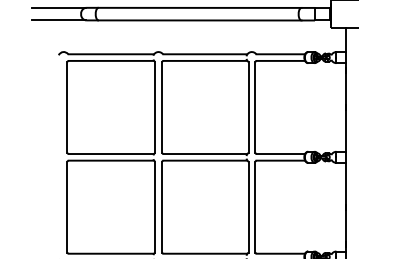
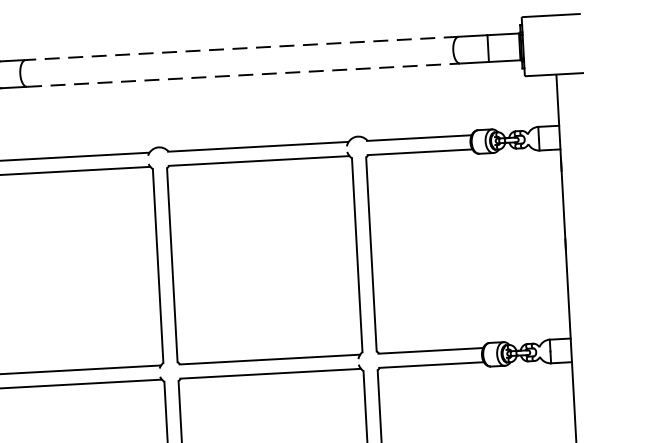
line: (199, 7) -> (241, 47), solid -> dashed
line: (200, 20) -> (244, 75), solid -> dashed

